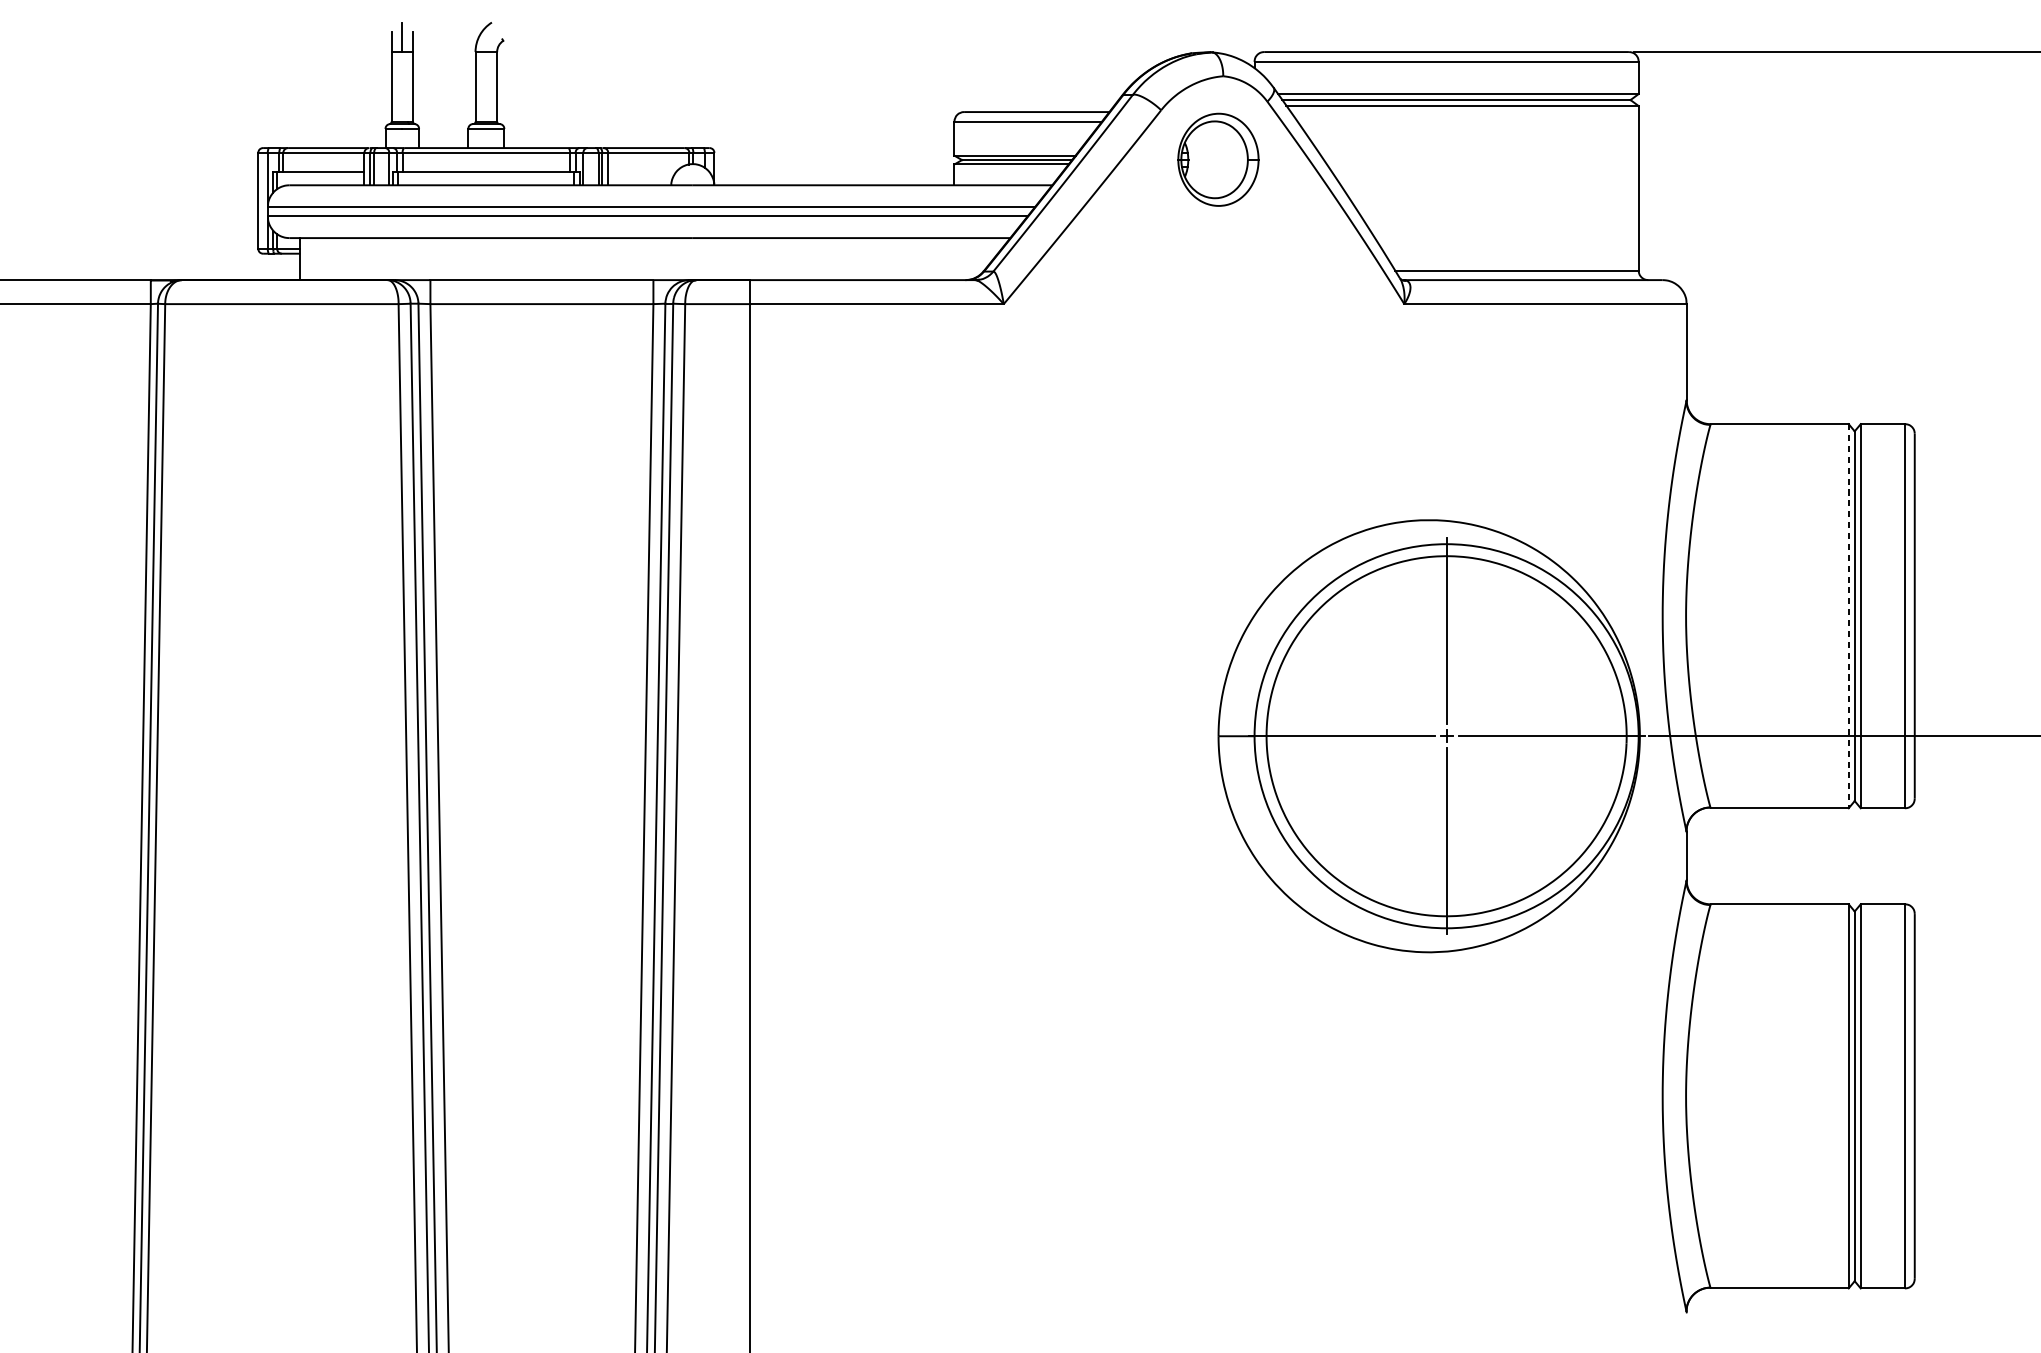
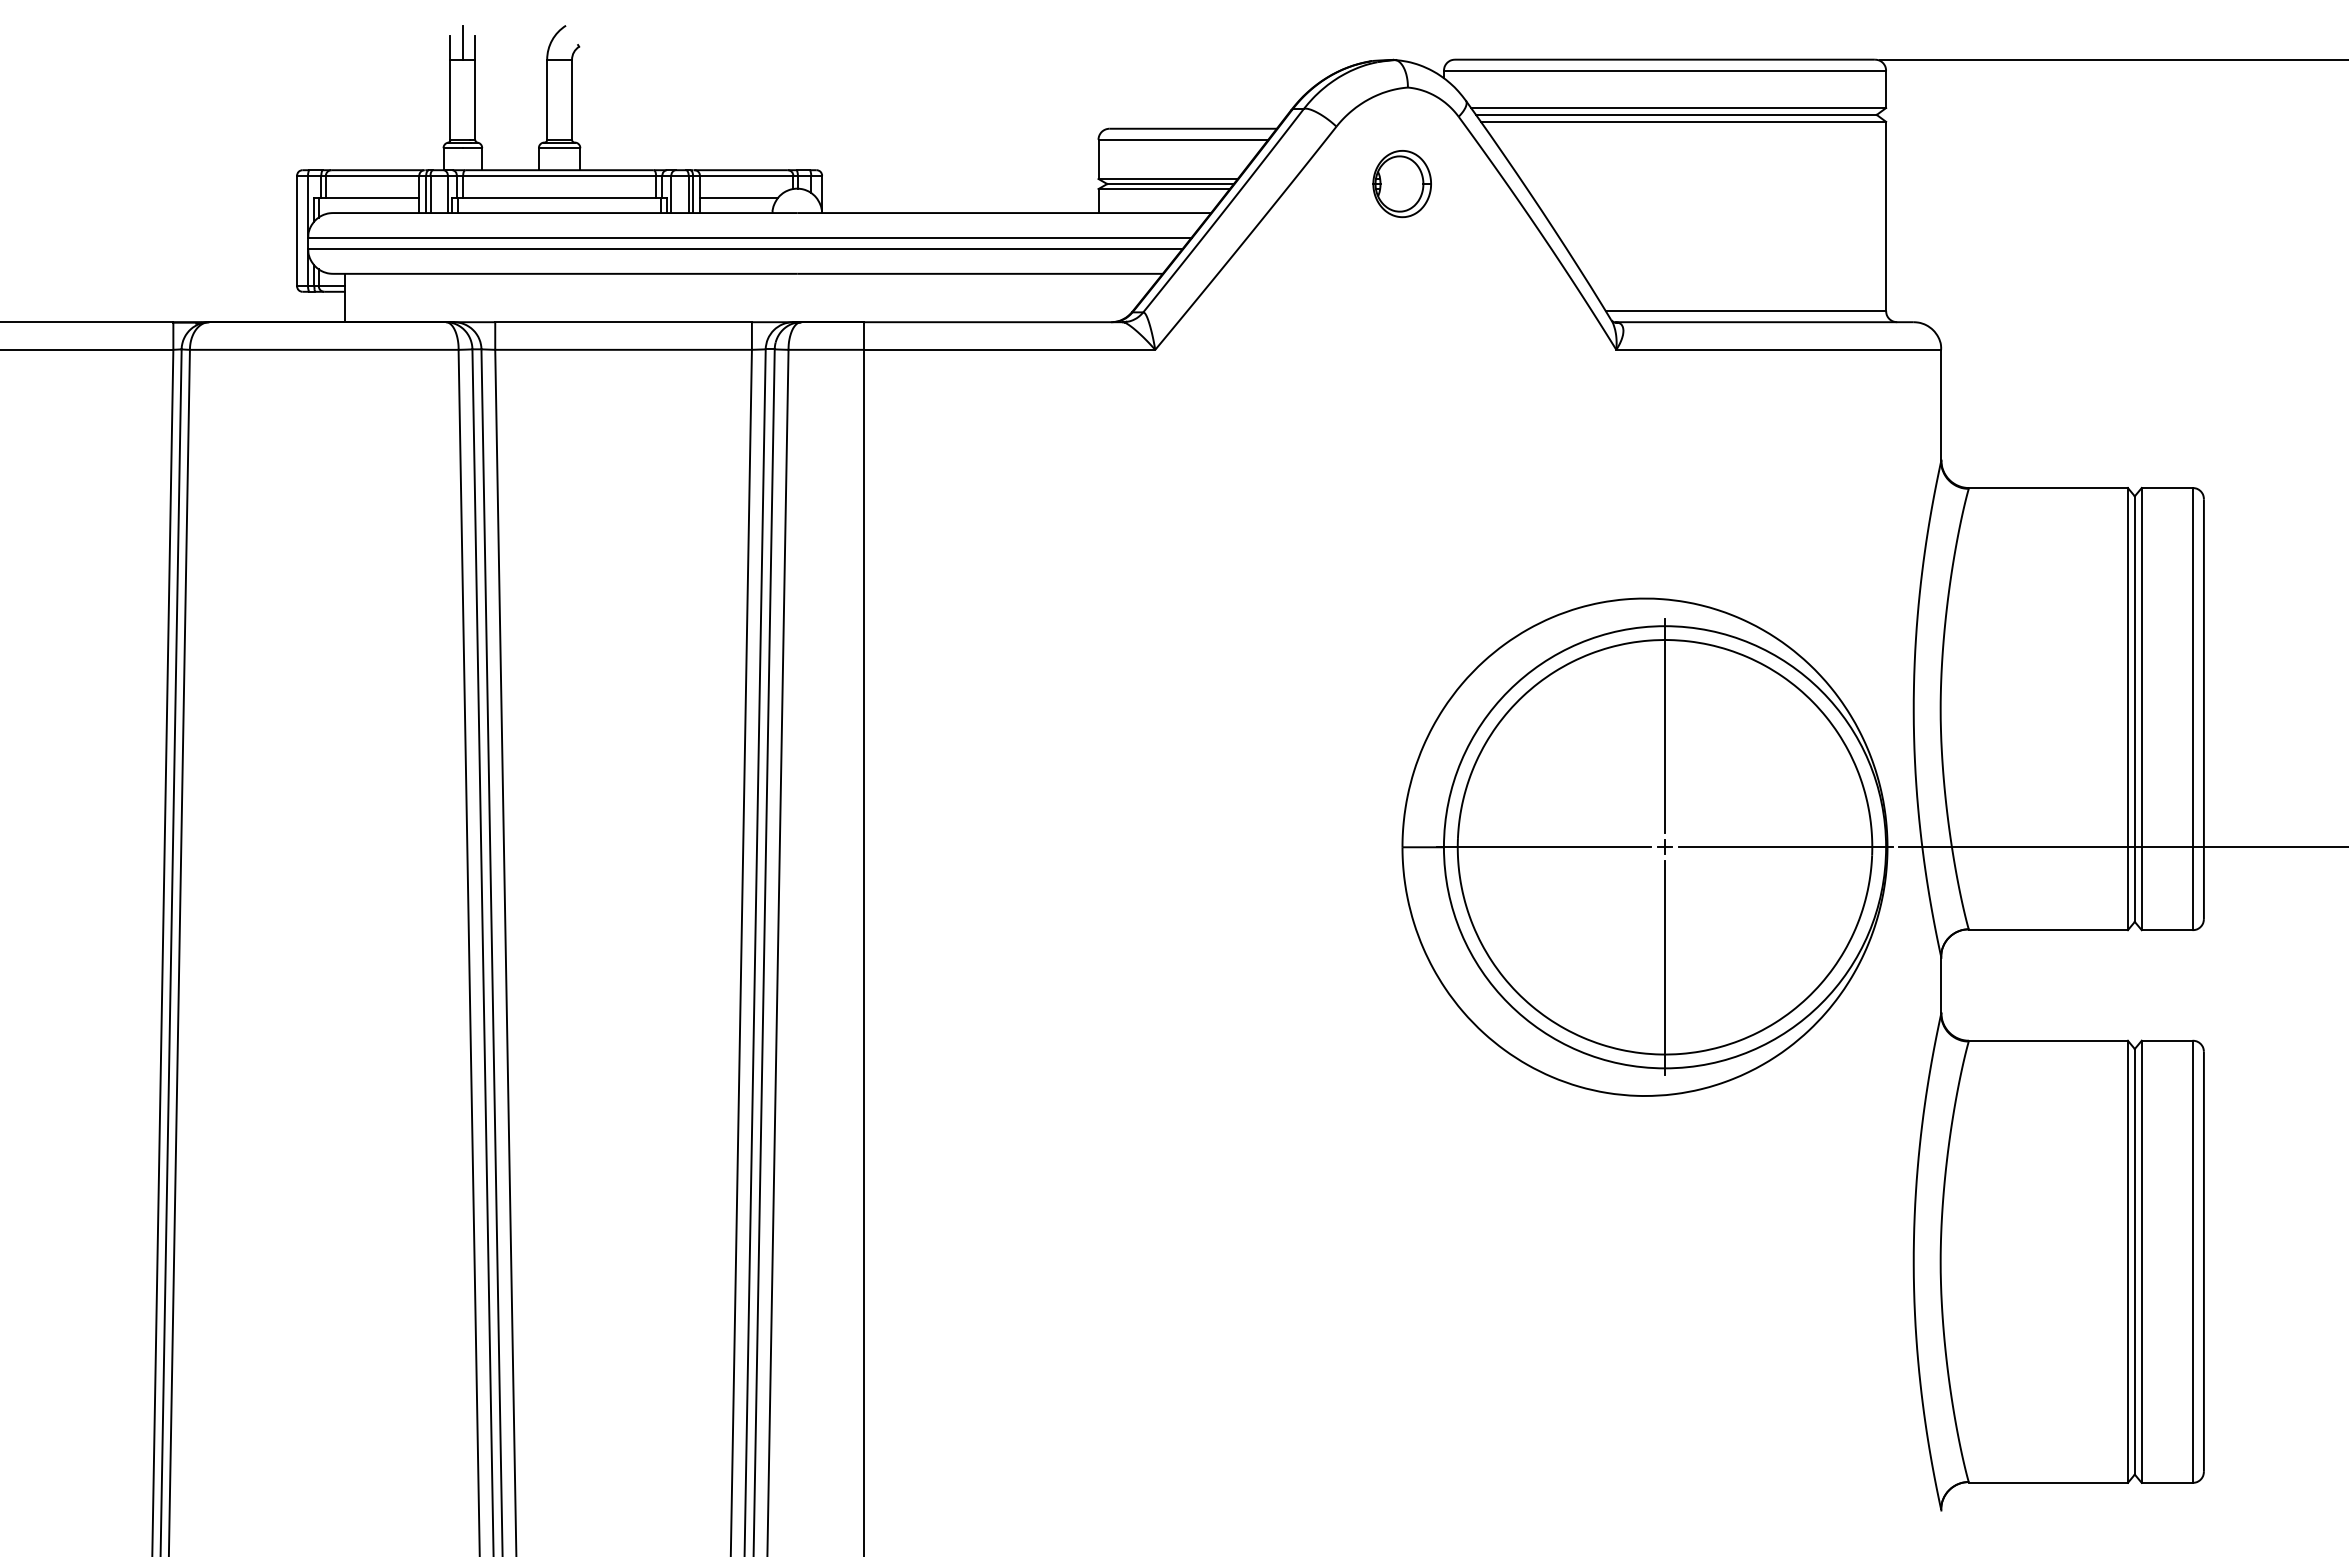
part: (1217, 160) -> (1401, 184), size x0.62
line: (641, 171) -> (738, 197), added
line: (1848, 616) -> (2127, 709), dashed -> solid

